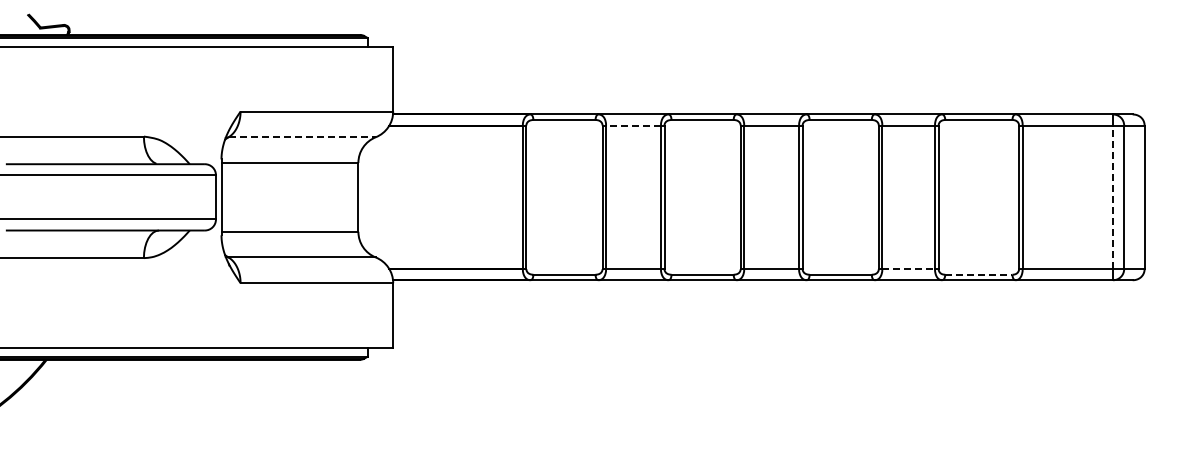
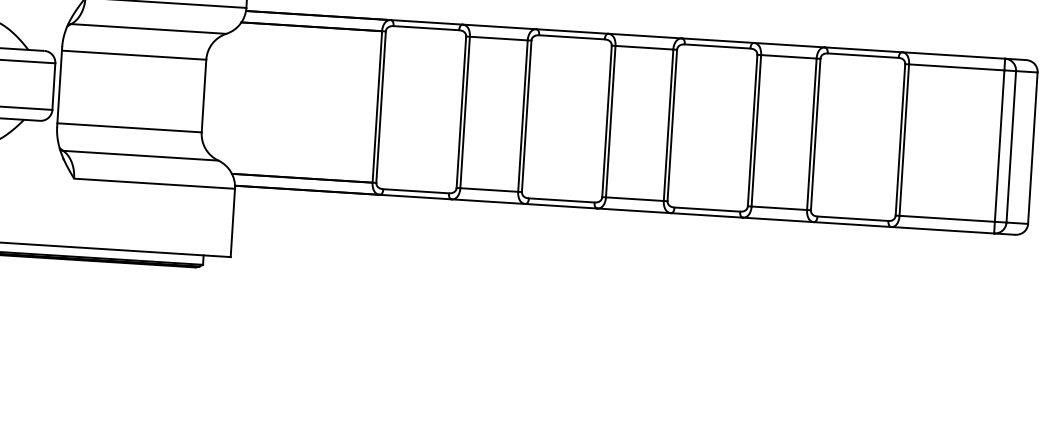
line: (633, 125) -> (498, 38), dashed -> solid
line: (302, 137) -> (149, 29), dashed -> solid
line: (1113, 197) -> (1000, 146), dashed -> solid
line: (909, 269) -> (780, 208), dashed -> solid
line: (978, 274) -> (852, 218), dashed -> solid

